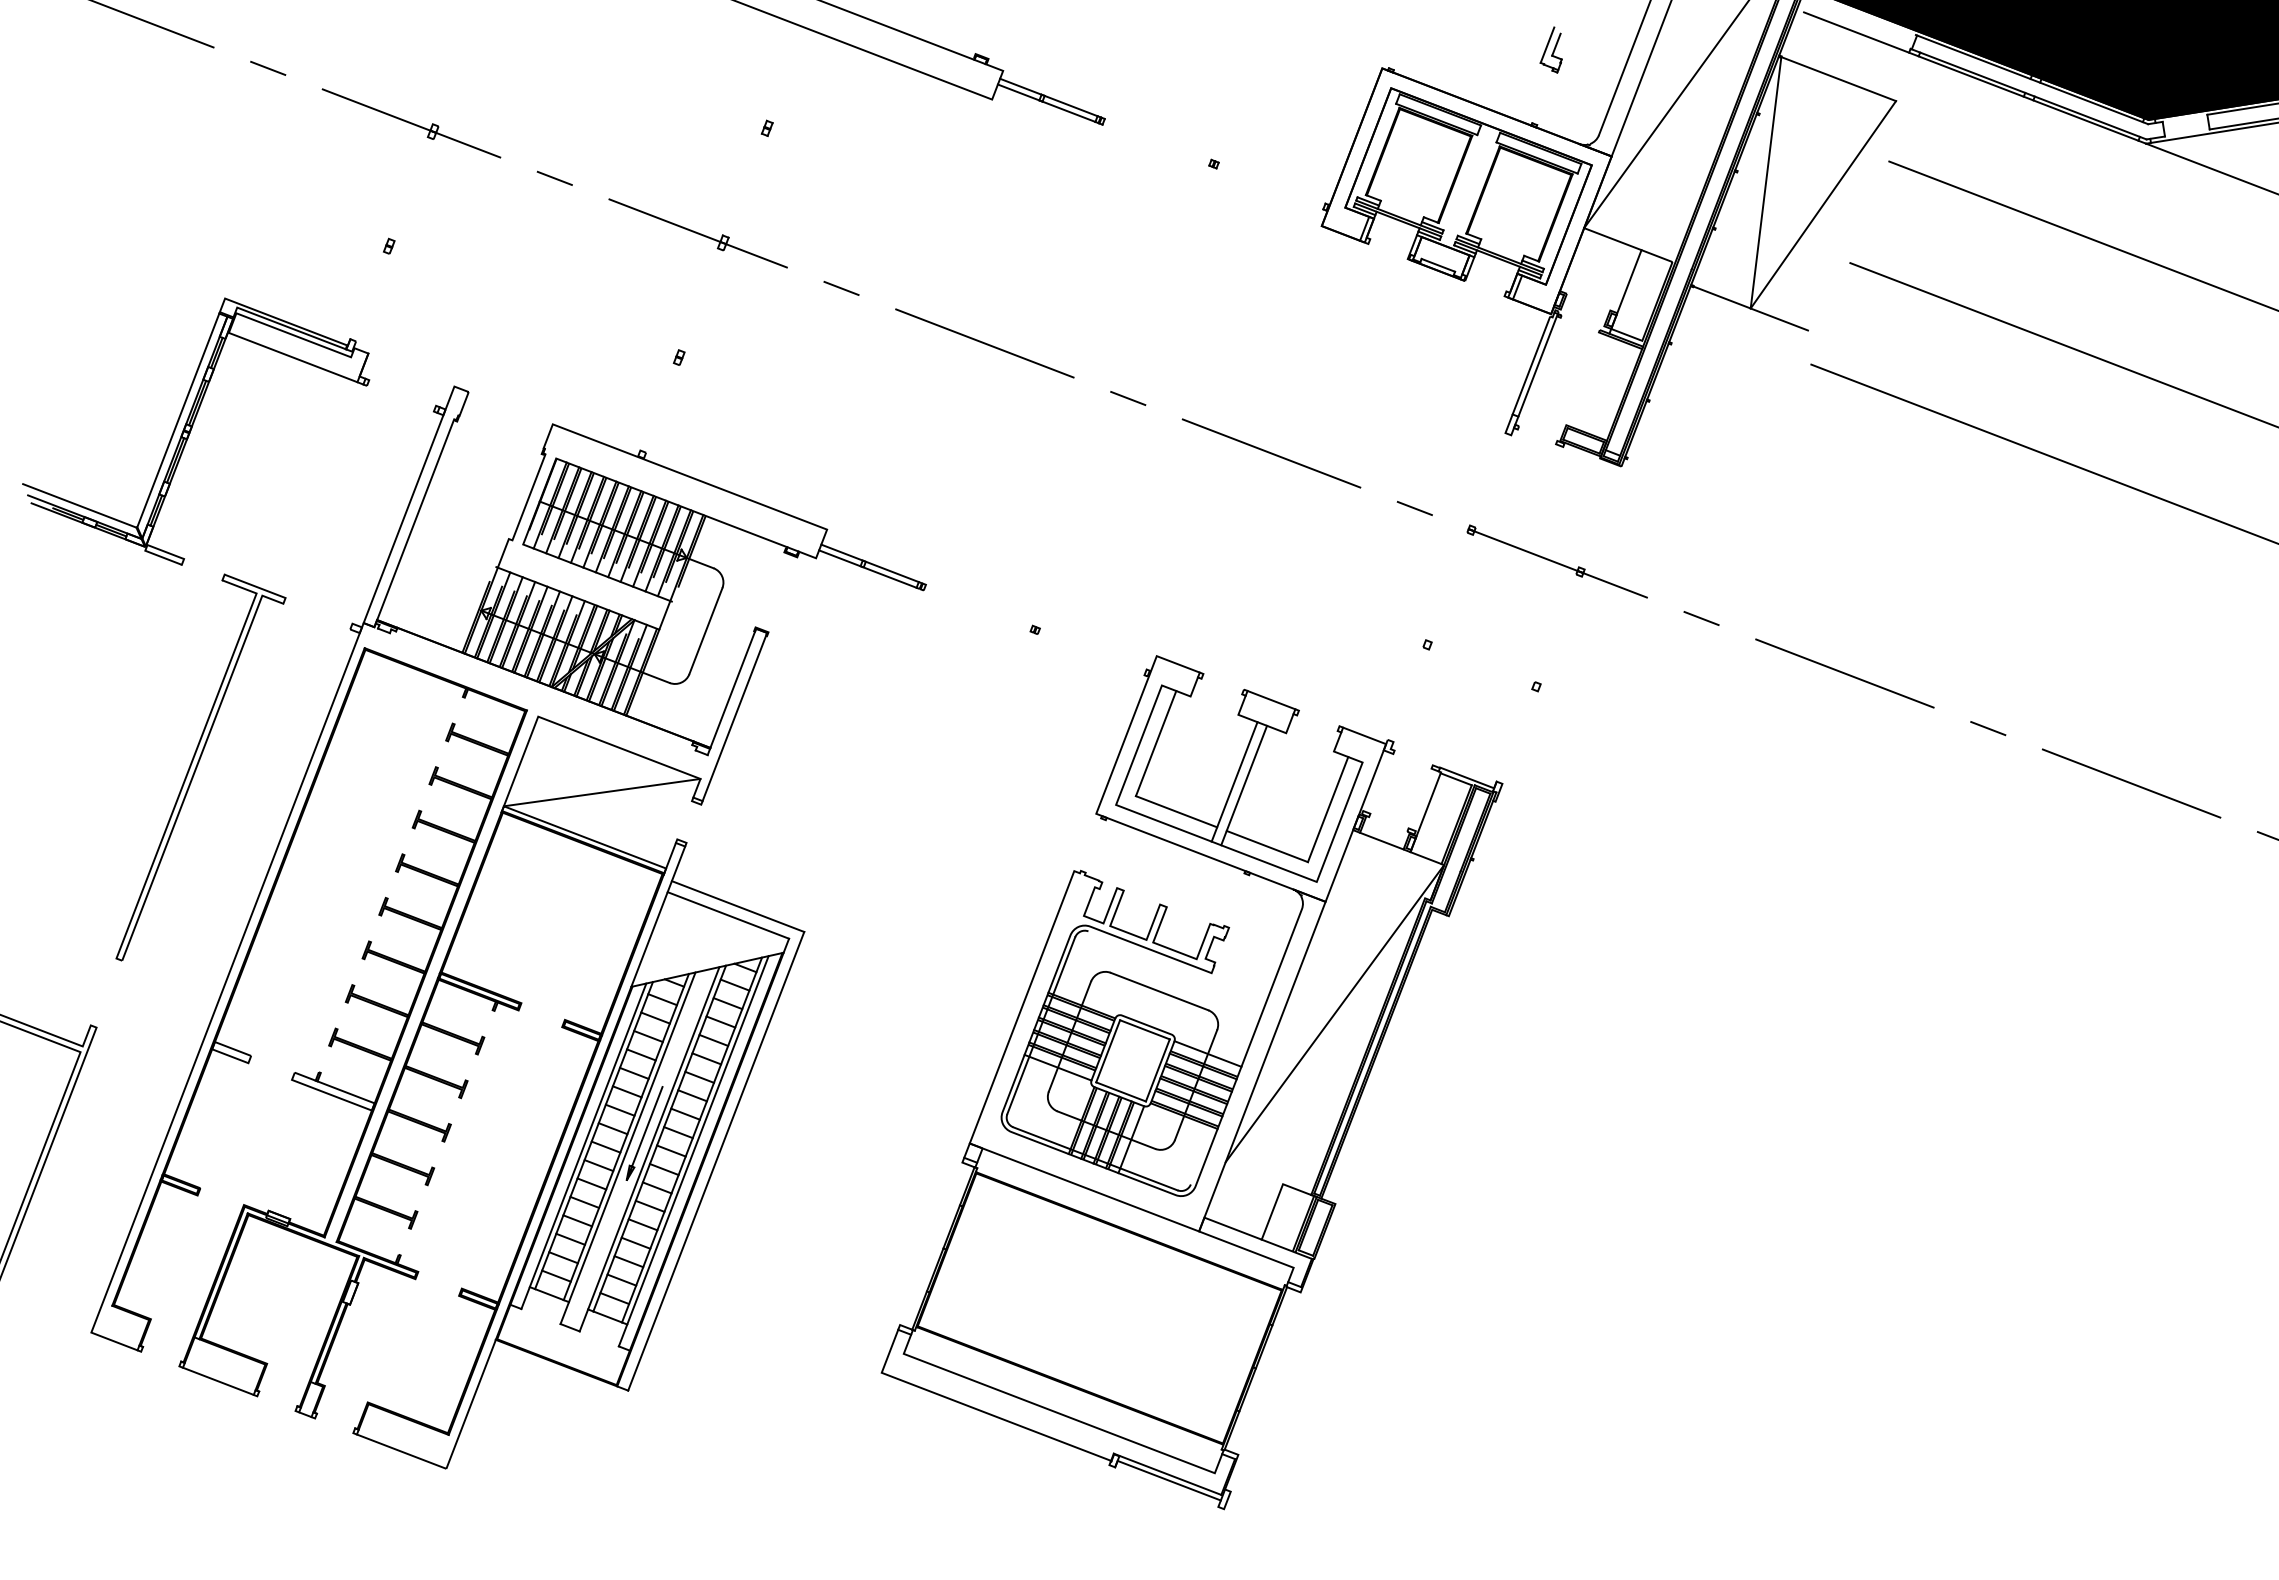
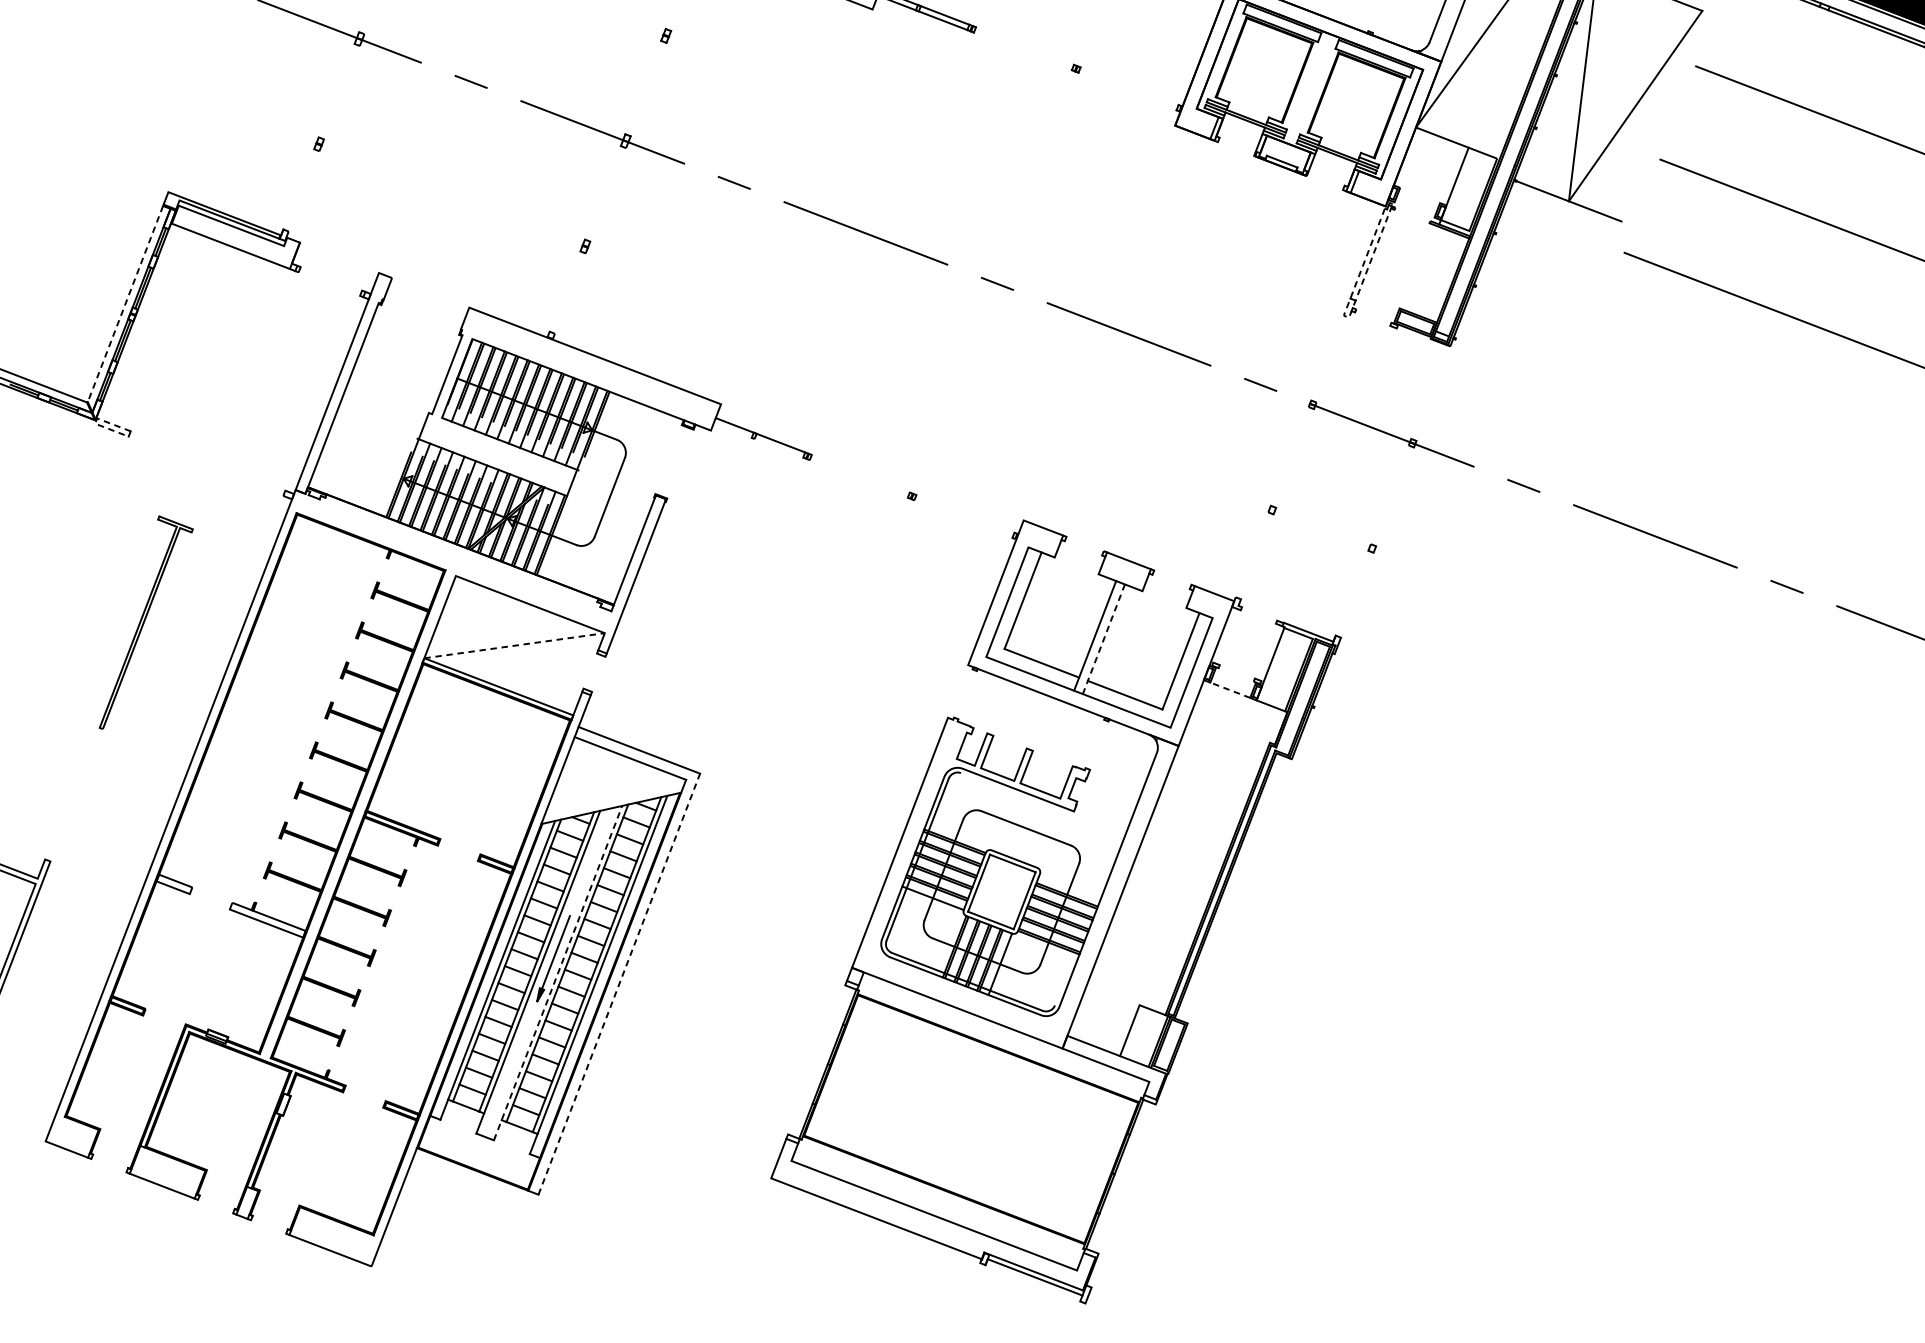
line: (178, 420) -> (125, 304), solid -> dashed
line: (1511, 435) -> (1349, 317), solid -> dashed
line: (146, 548) -> (96, 421), solid -> dashed
line: (867, 568) -> (758, 439), removed
part: (200, 767) -> (145, 622), size x0.6
line: (1244, 785) -> (1104, 639), solid -> dashed
line: (602, 792) -> (514, 645), solid -> dashed
line: (1381, 840) -> (1229, 689), solid -> dashed
line: (1334, 1013) -> (1186, 848), removed
line: (1207, 1053) -> (1070, 885), removed
line: (649, 1148) -> (558, 972), solid -> dashed
line: (716, 1161) -> (619, 984), solid -> dashed

